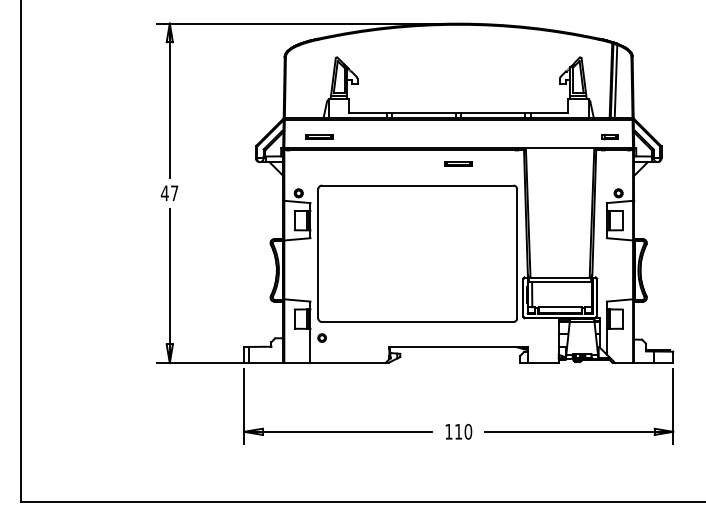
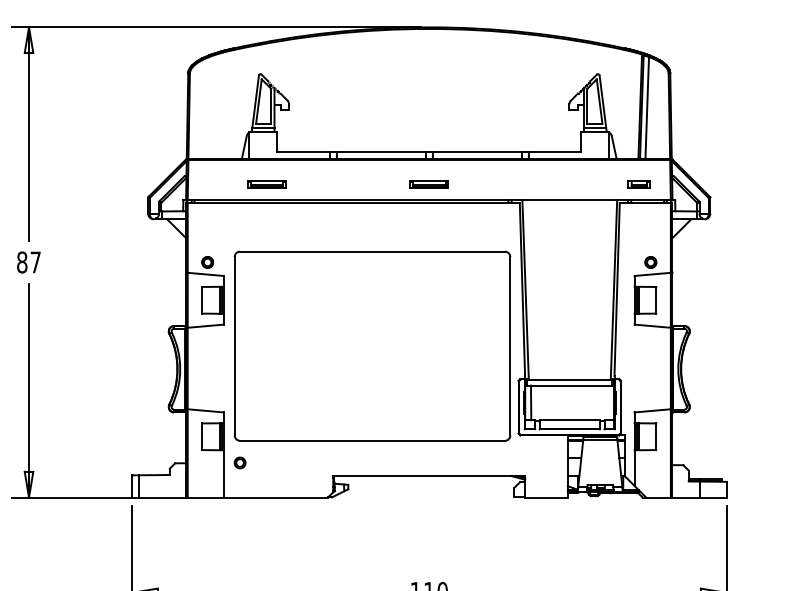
part: (319, 136) -> (266, 183), moved
part: (458, 163) -> (429, 183), moved
text: (164, 193) -> (21, 262), 47 -> 87

